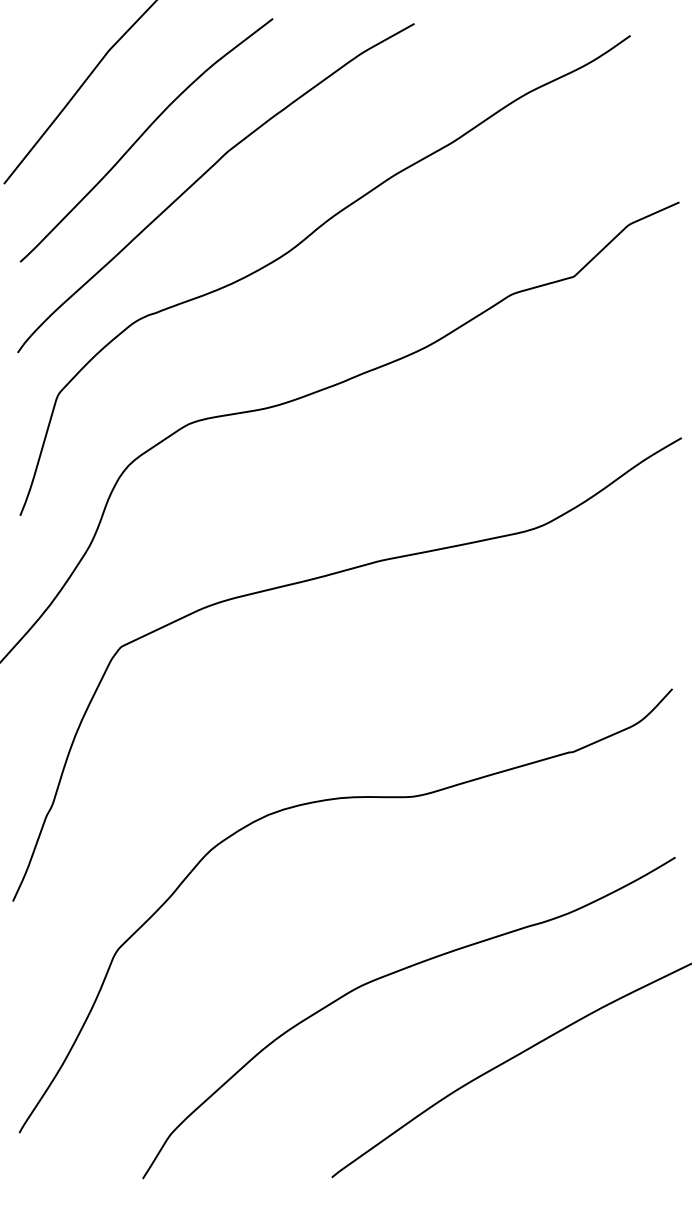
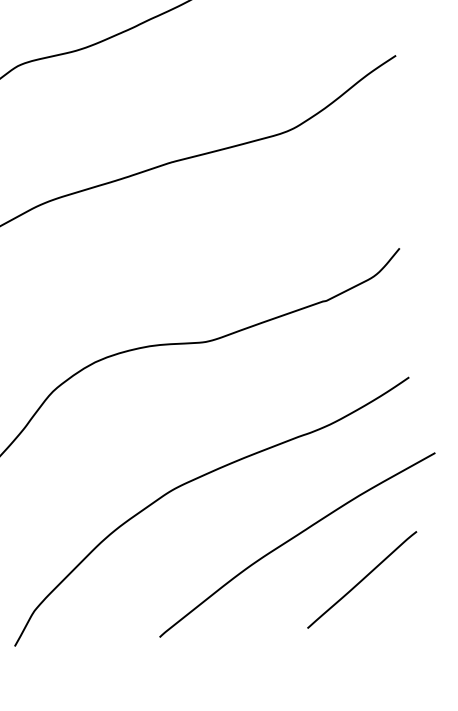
line: (599, 1117) -> (362, 579), added

